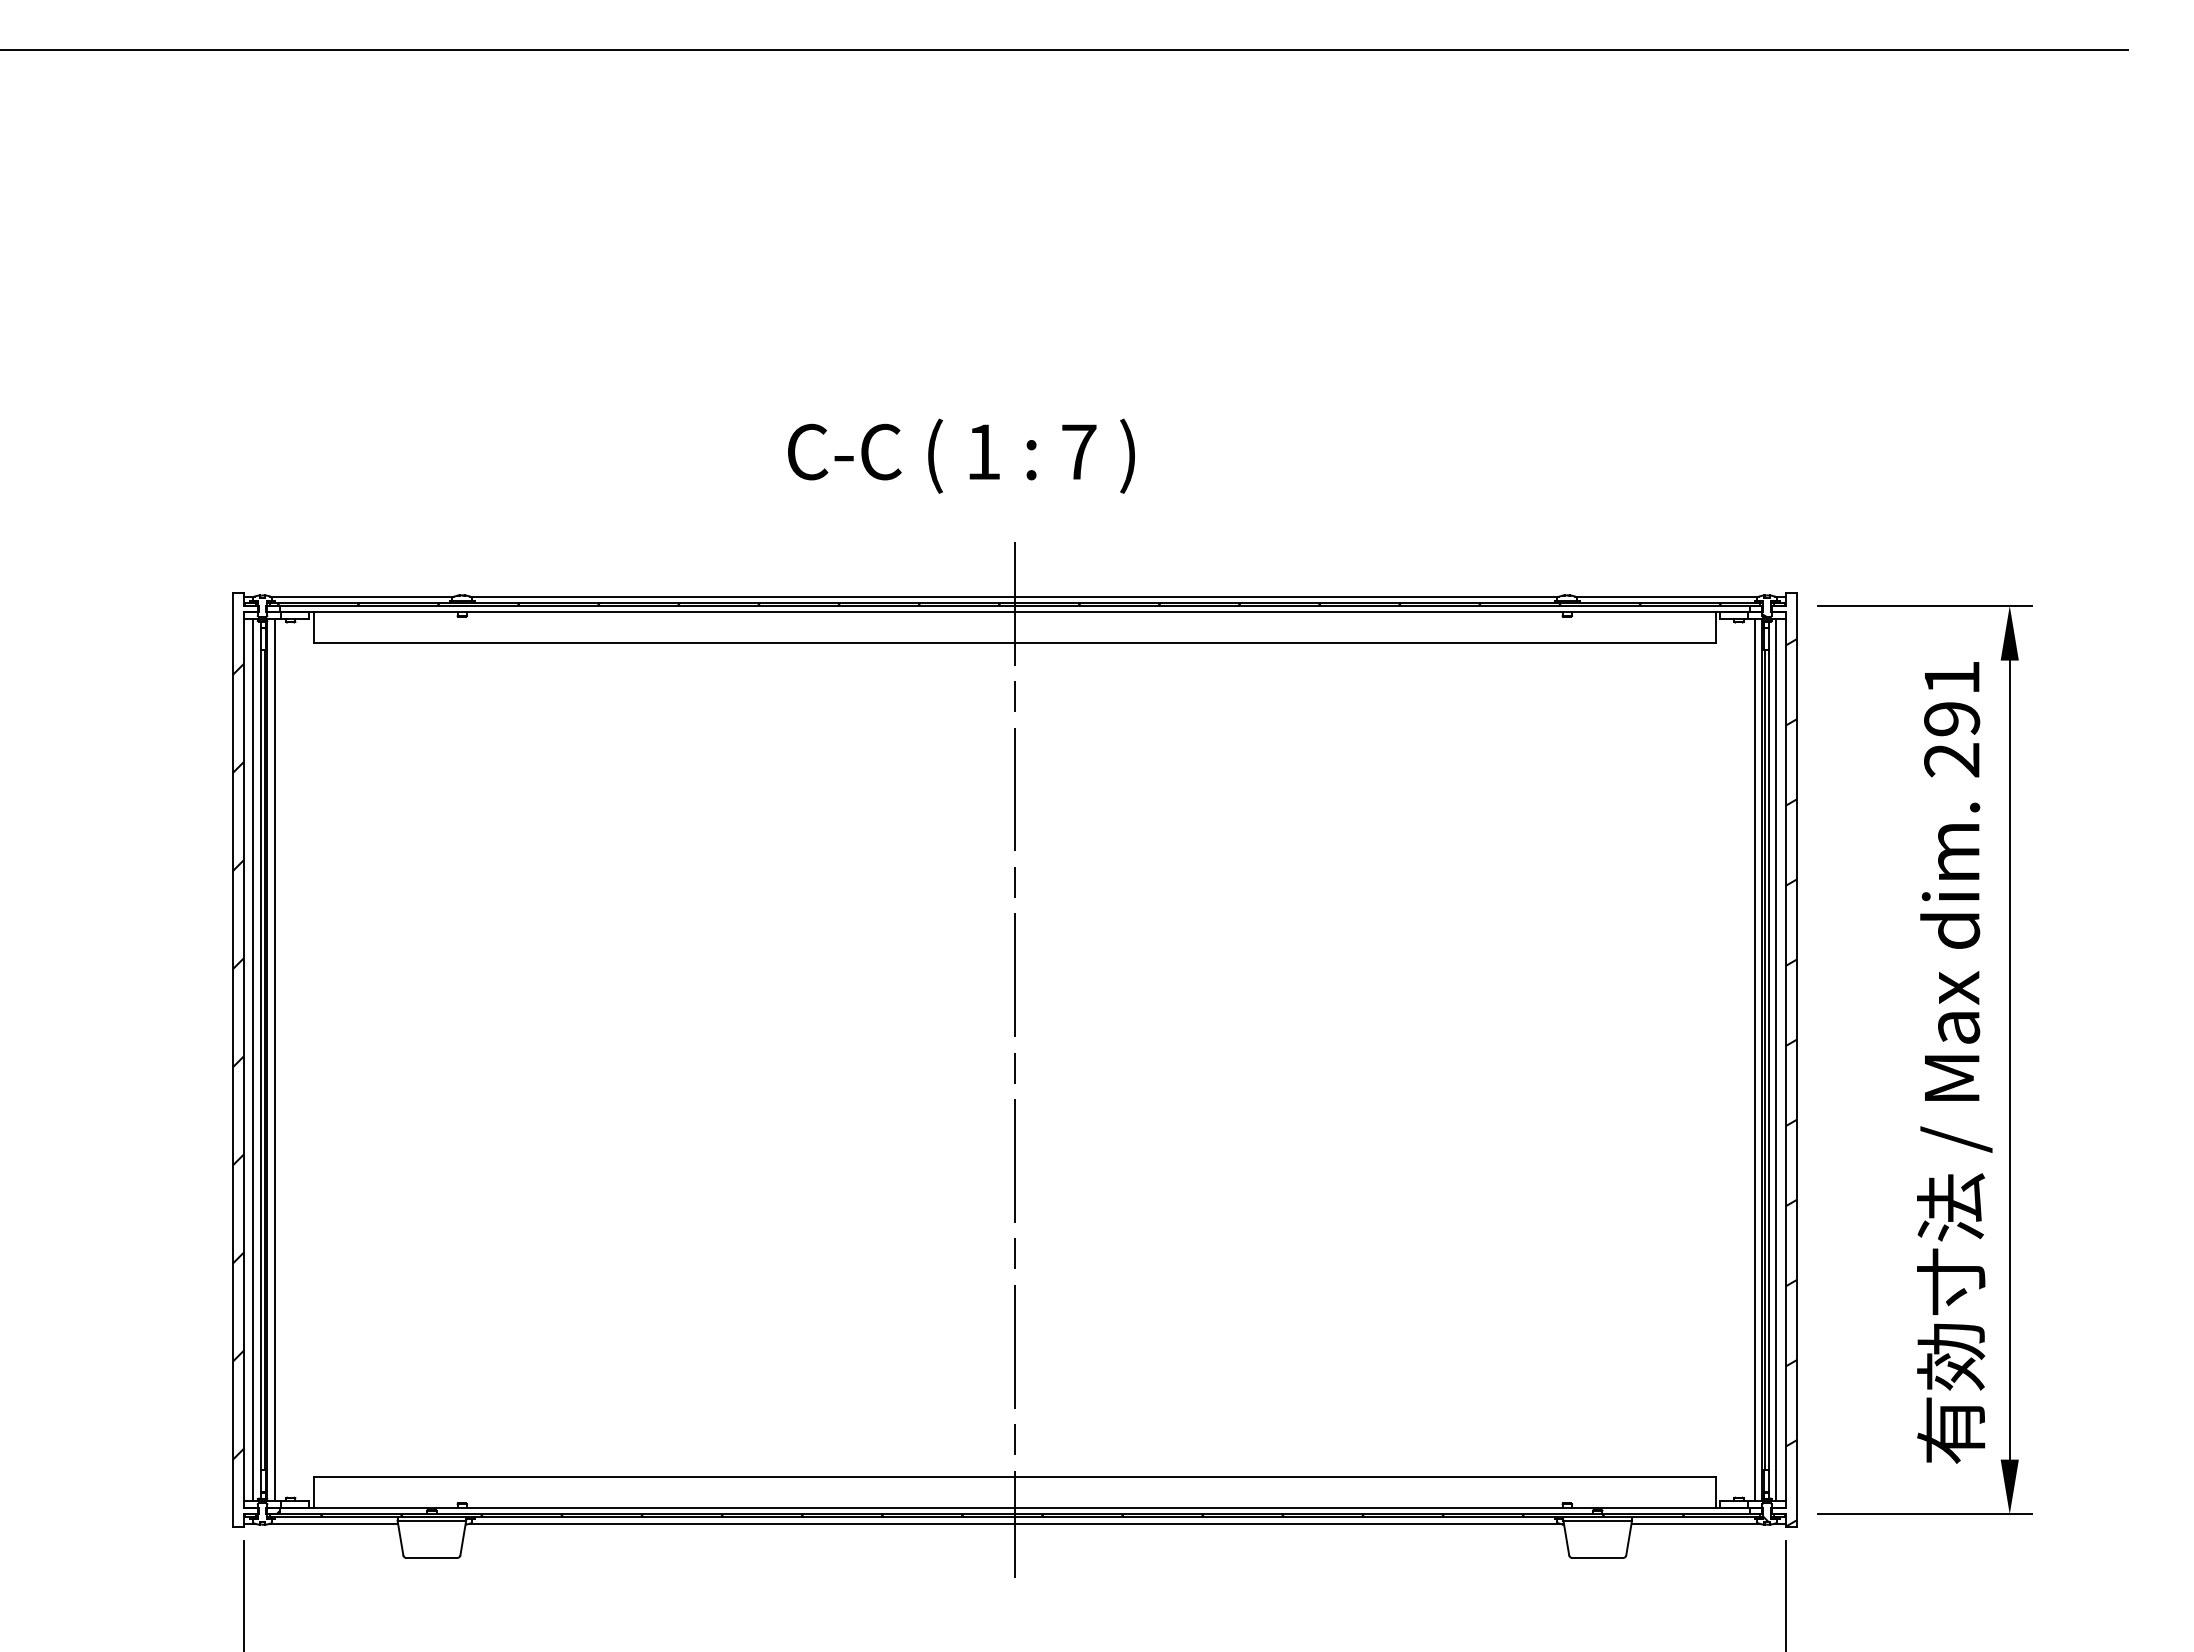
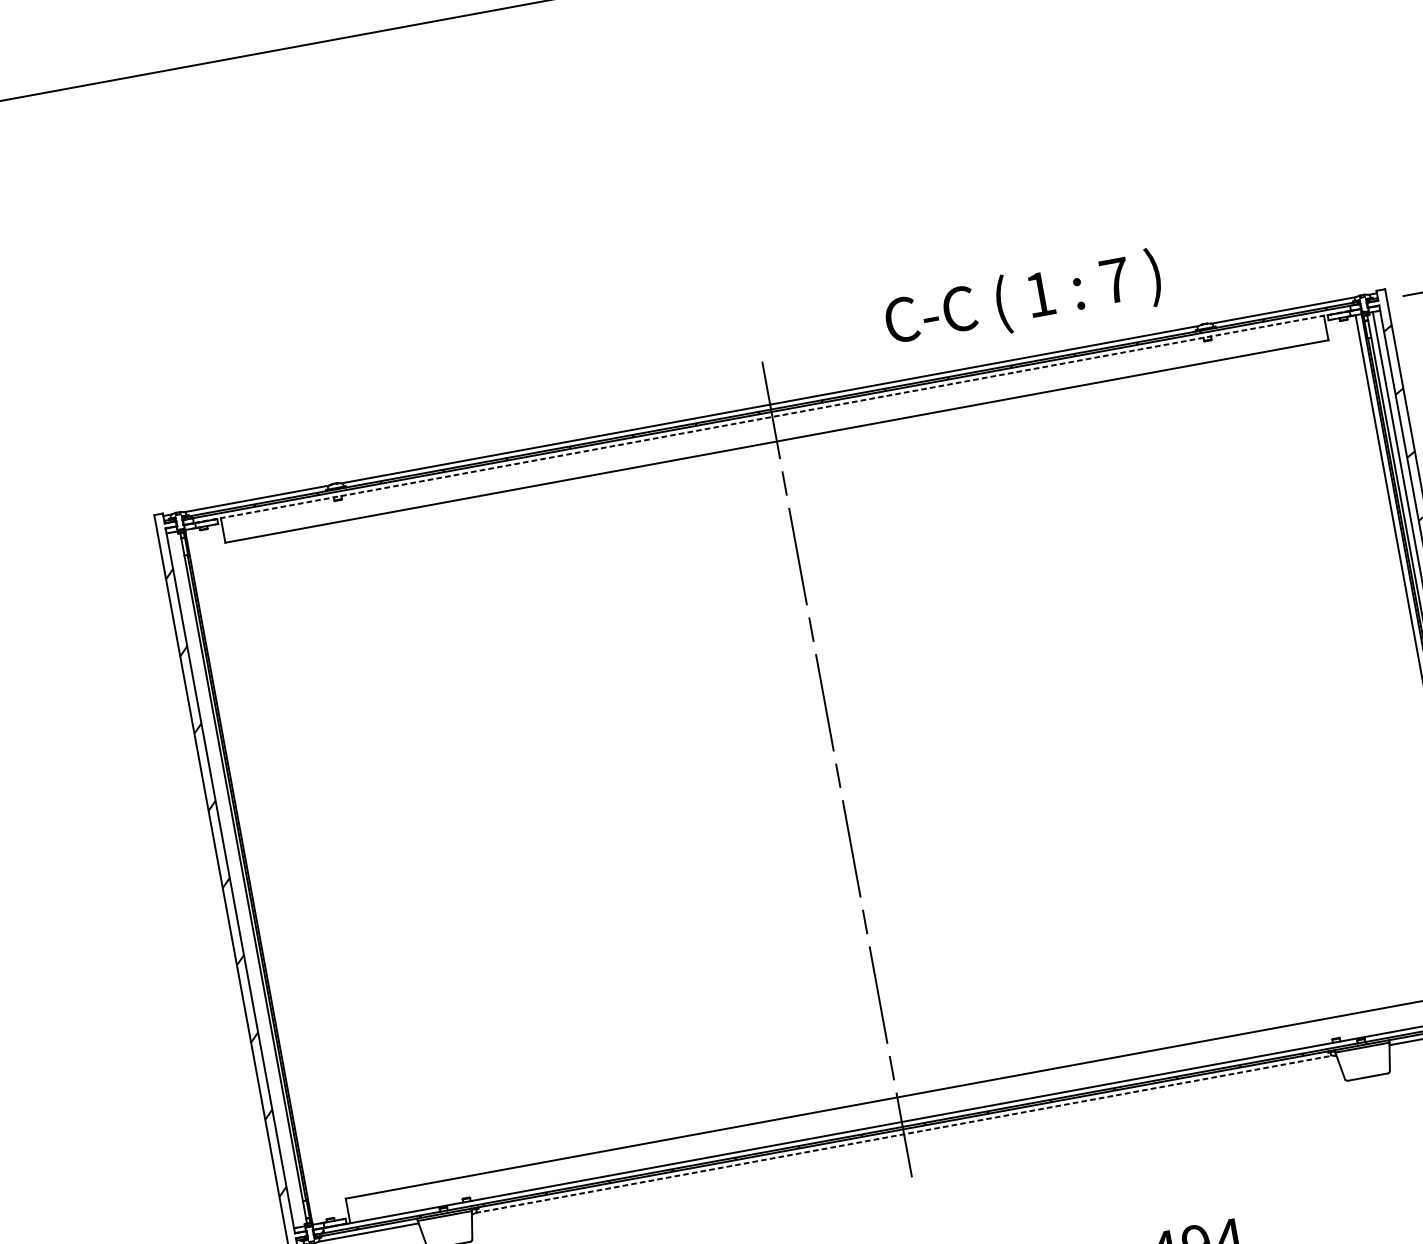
text: (961, 455) -> (1023, 300), moved
line: (1014, 612) -> (772, 417), solid -> dashed
line: (253, 1059) -> (237, 878), removed
line: (275, 1059) -> (255, 875), removed
line: (1014, 1523) -> (903, 1134), solid -> dashed

